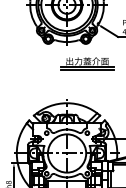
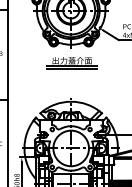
part: (86, 64) -> (71, 63), moved

